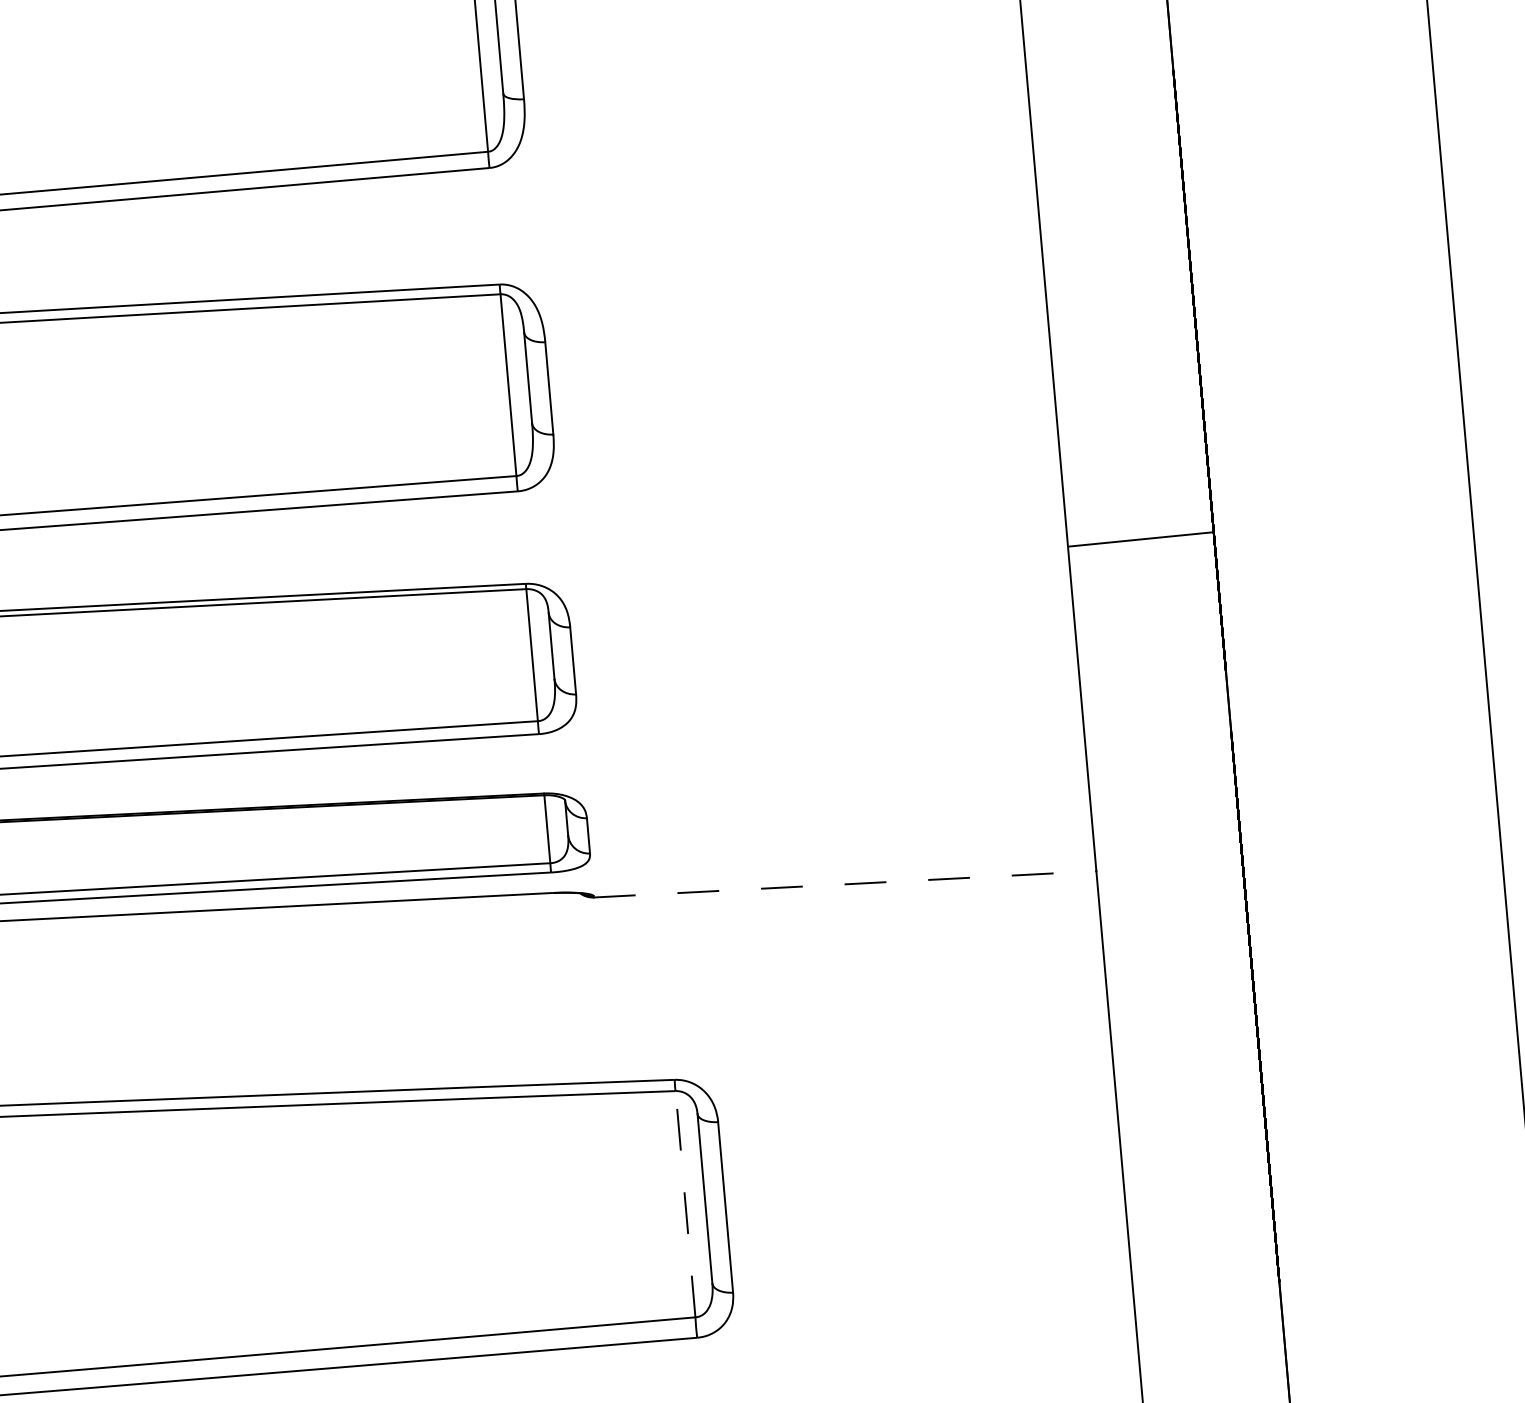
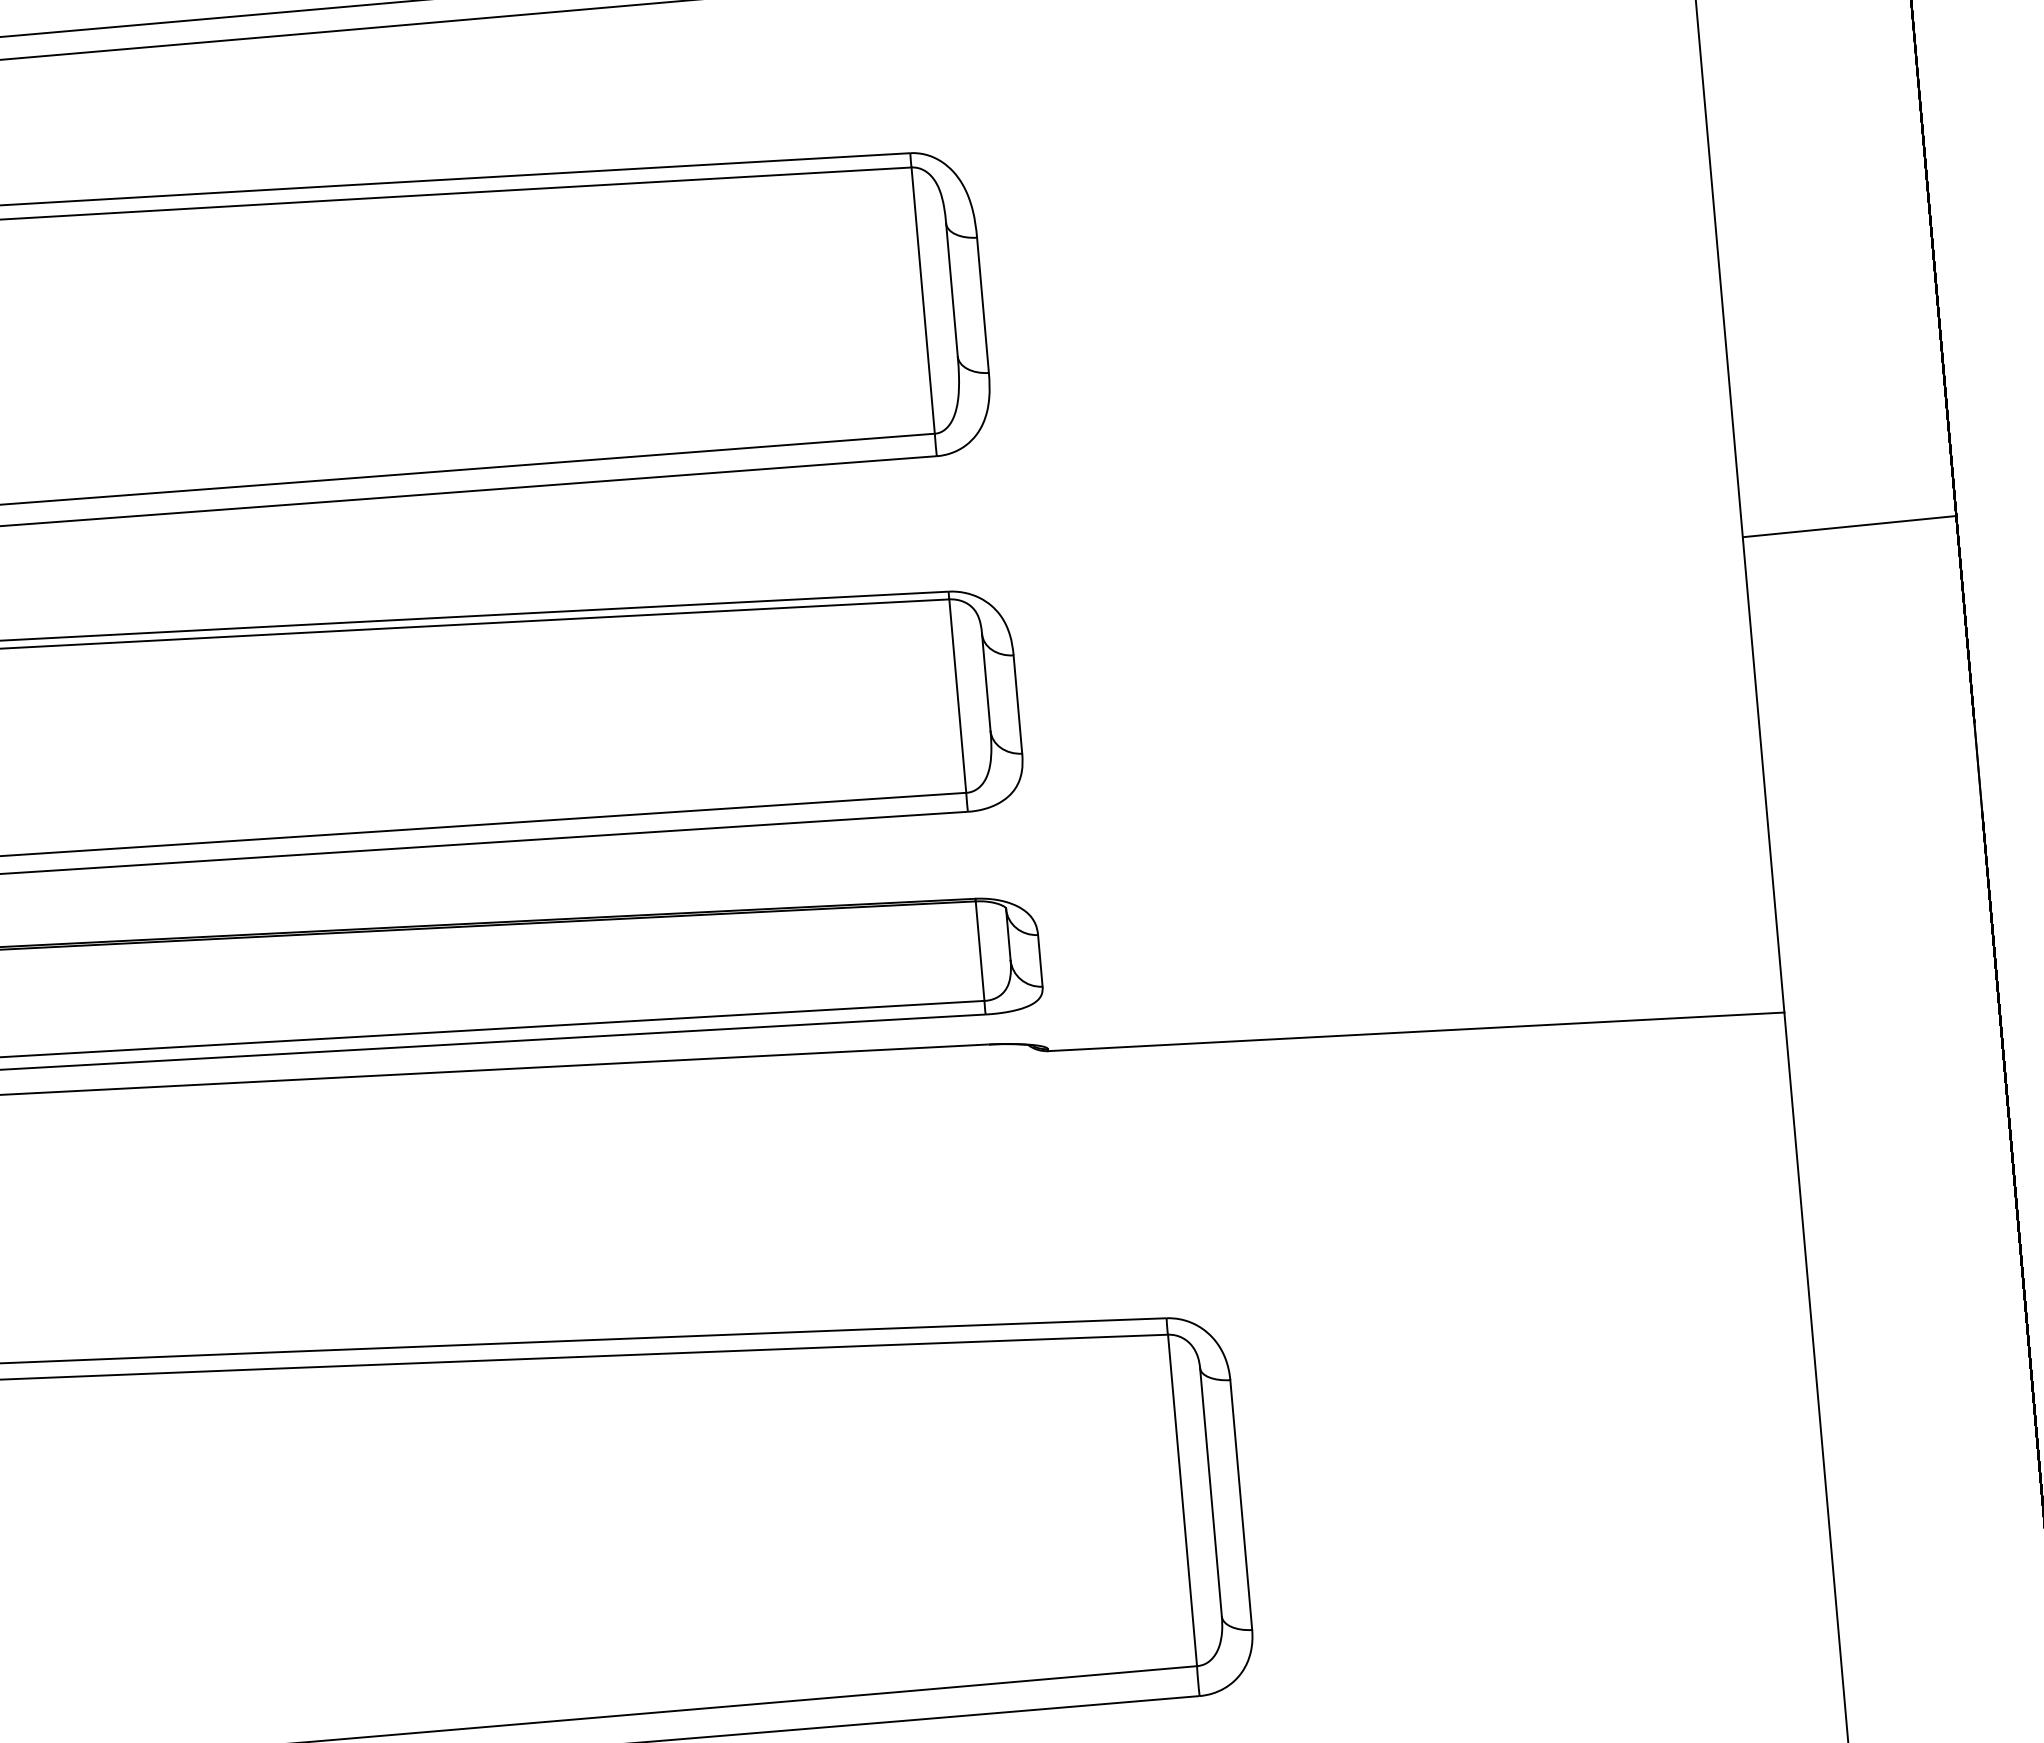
line: (845, 884) -> (1416, 1032), dashed -> solid
line: (685, 1204) -> (1182, 1500), dashed -> solid

